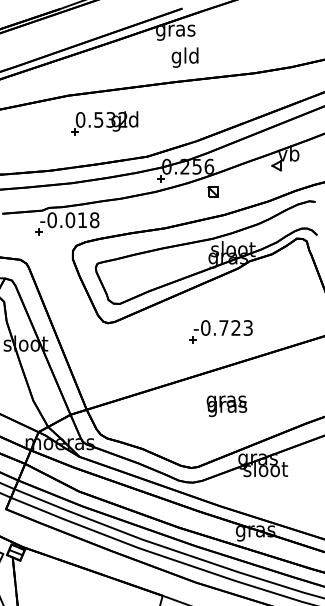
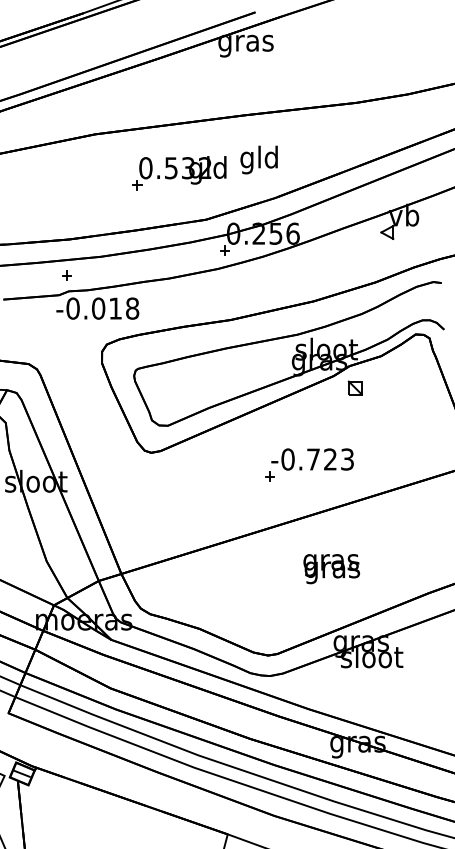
text: (184, 57) -> (258, 159), moved
part: (104, 123) -> (179, 173), moved
part: (212, 191) -> (354, 387), moved
part: (38, 232) -> (66, 275), moved
text: (226, 406) -> (331, 569), moved

